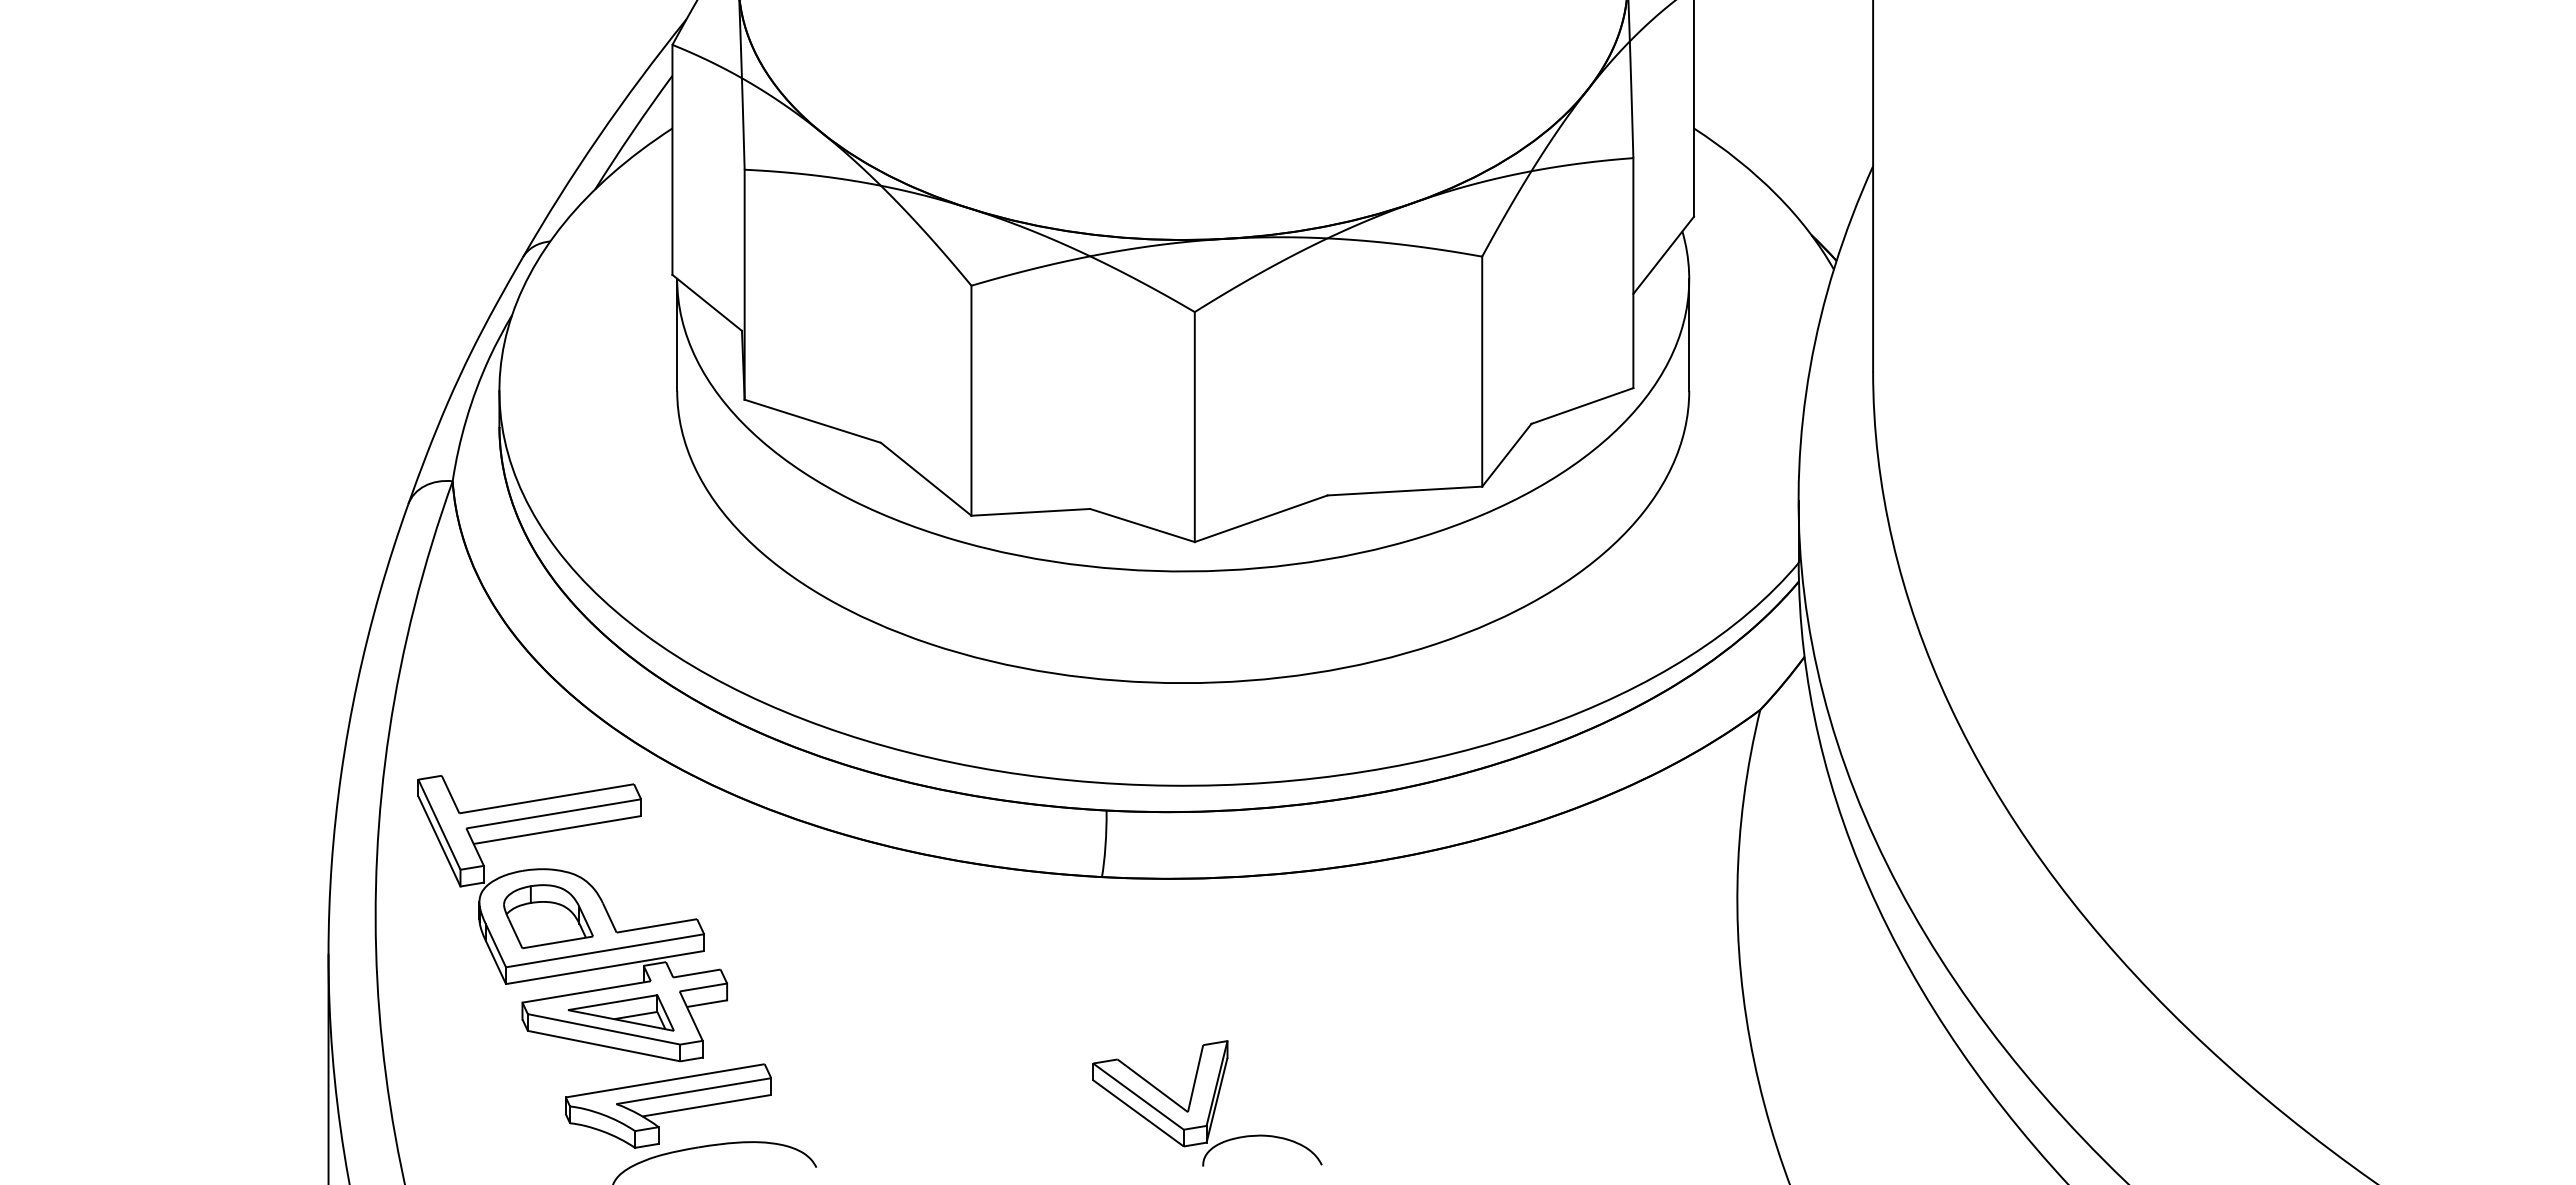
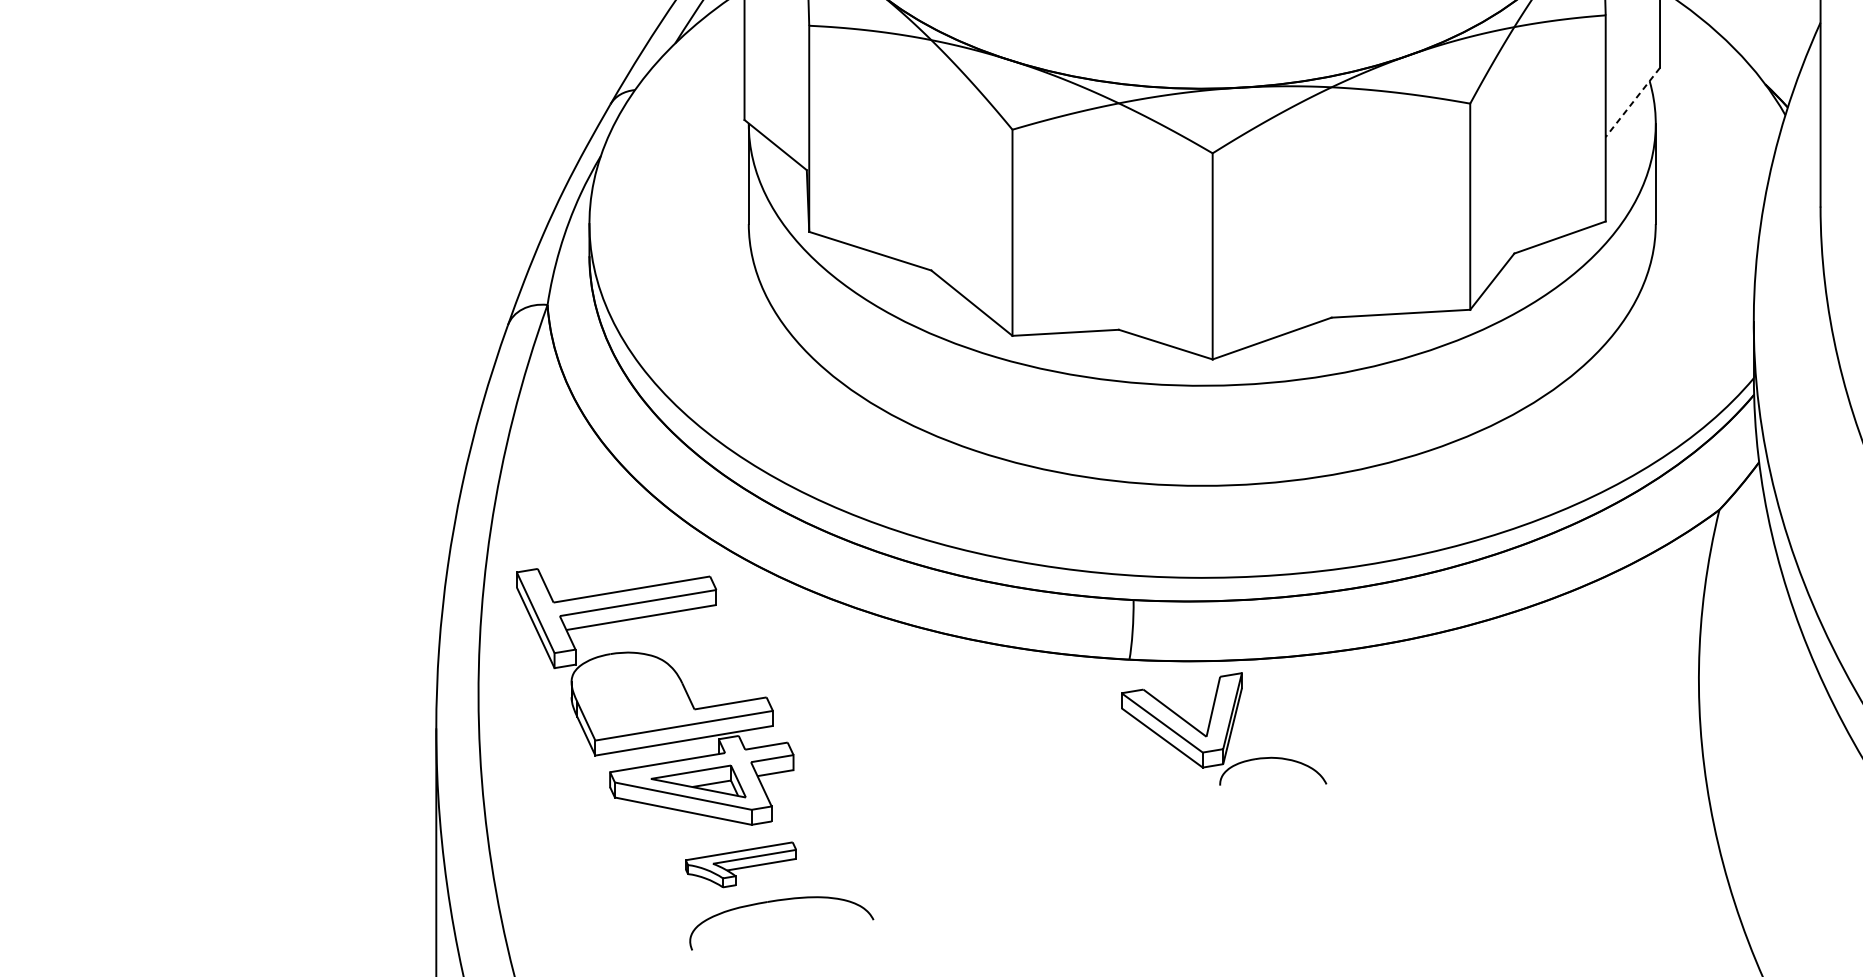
line: (1663, 255) -> (1632, 102), solid -> dashed
part: (548, 916) -> (633, 695), removed
part: (1207, 1103) -> (1224, 729), moved
part: (668, 1105) -> (740, 864), size x0.6

